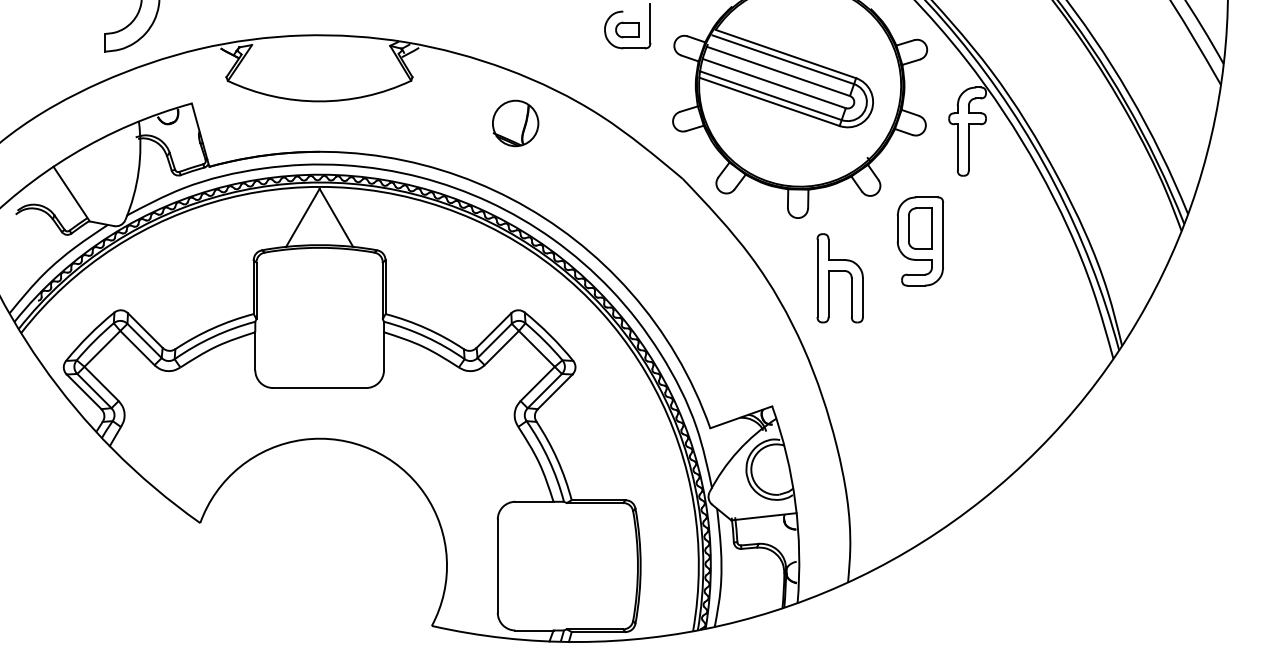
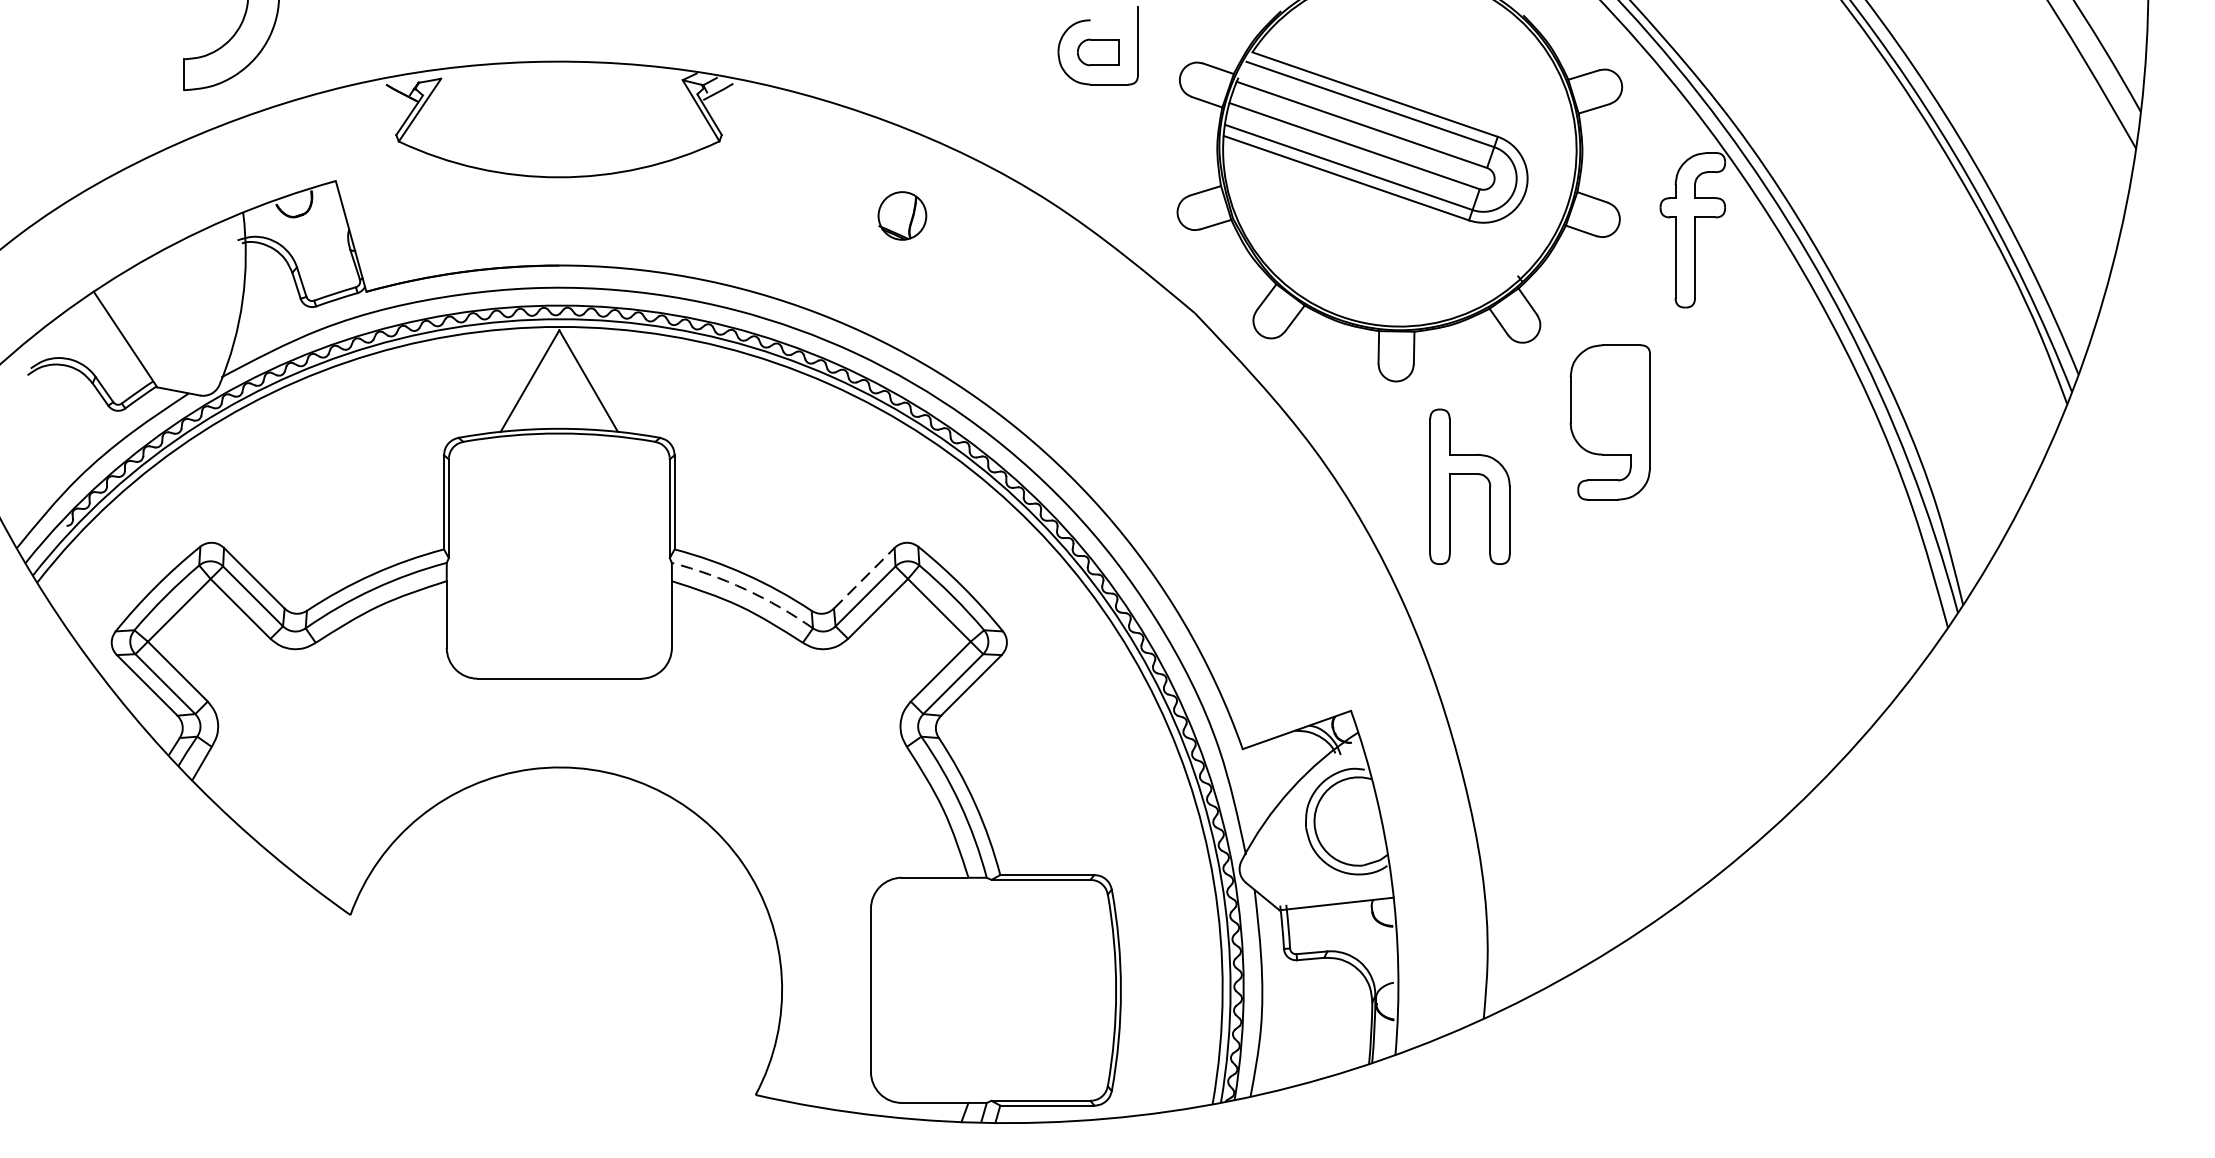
part: (515, 123) -> (901, 215), size x0.6
part: (920, 228) -> (1610, 399), removed
line: (493, 330) -> (863, 578), solid -> dashed
arc: (425, 336) -> (744, 588), solid -> dashed

